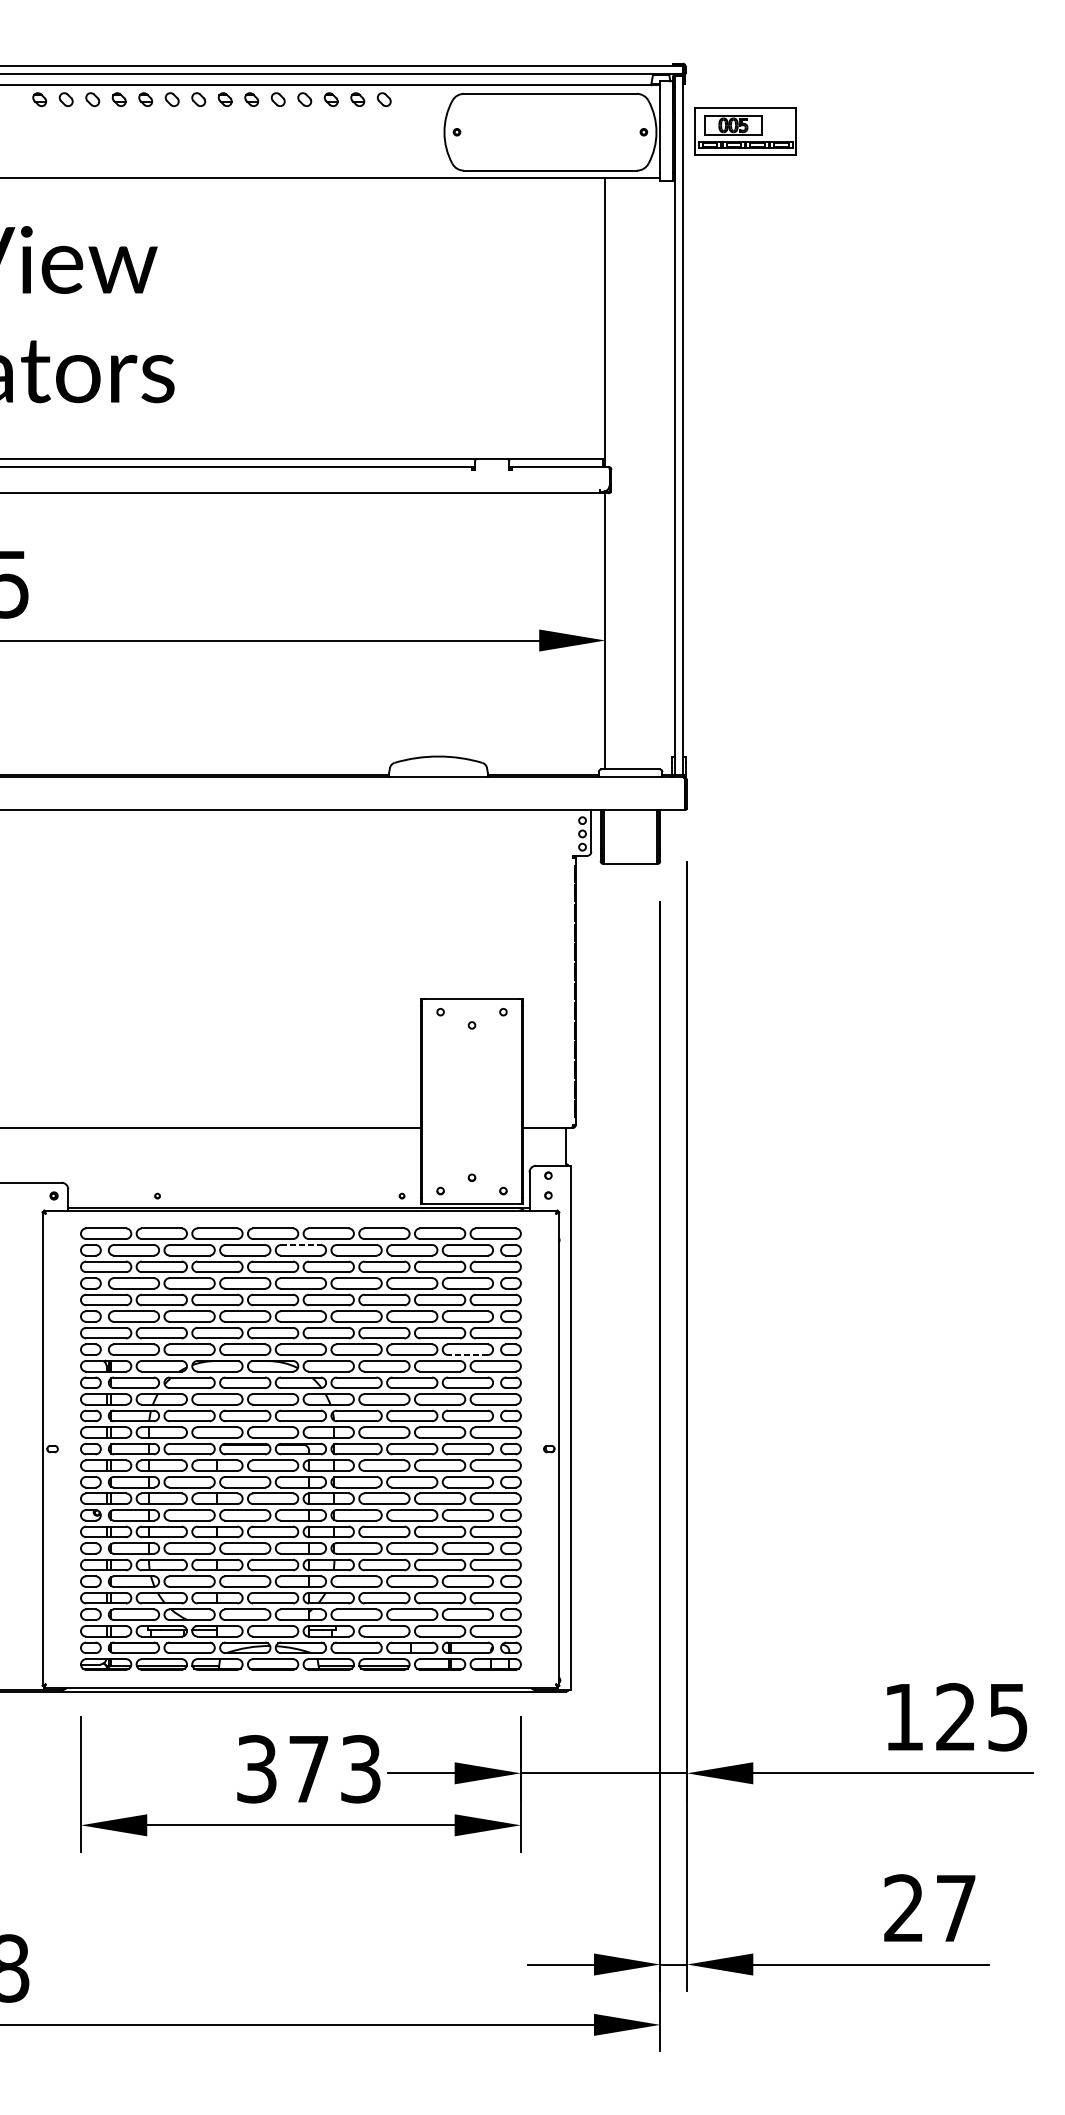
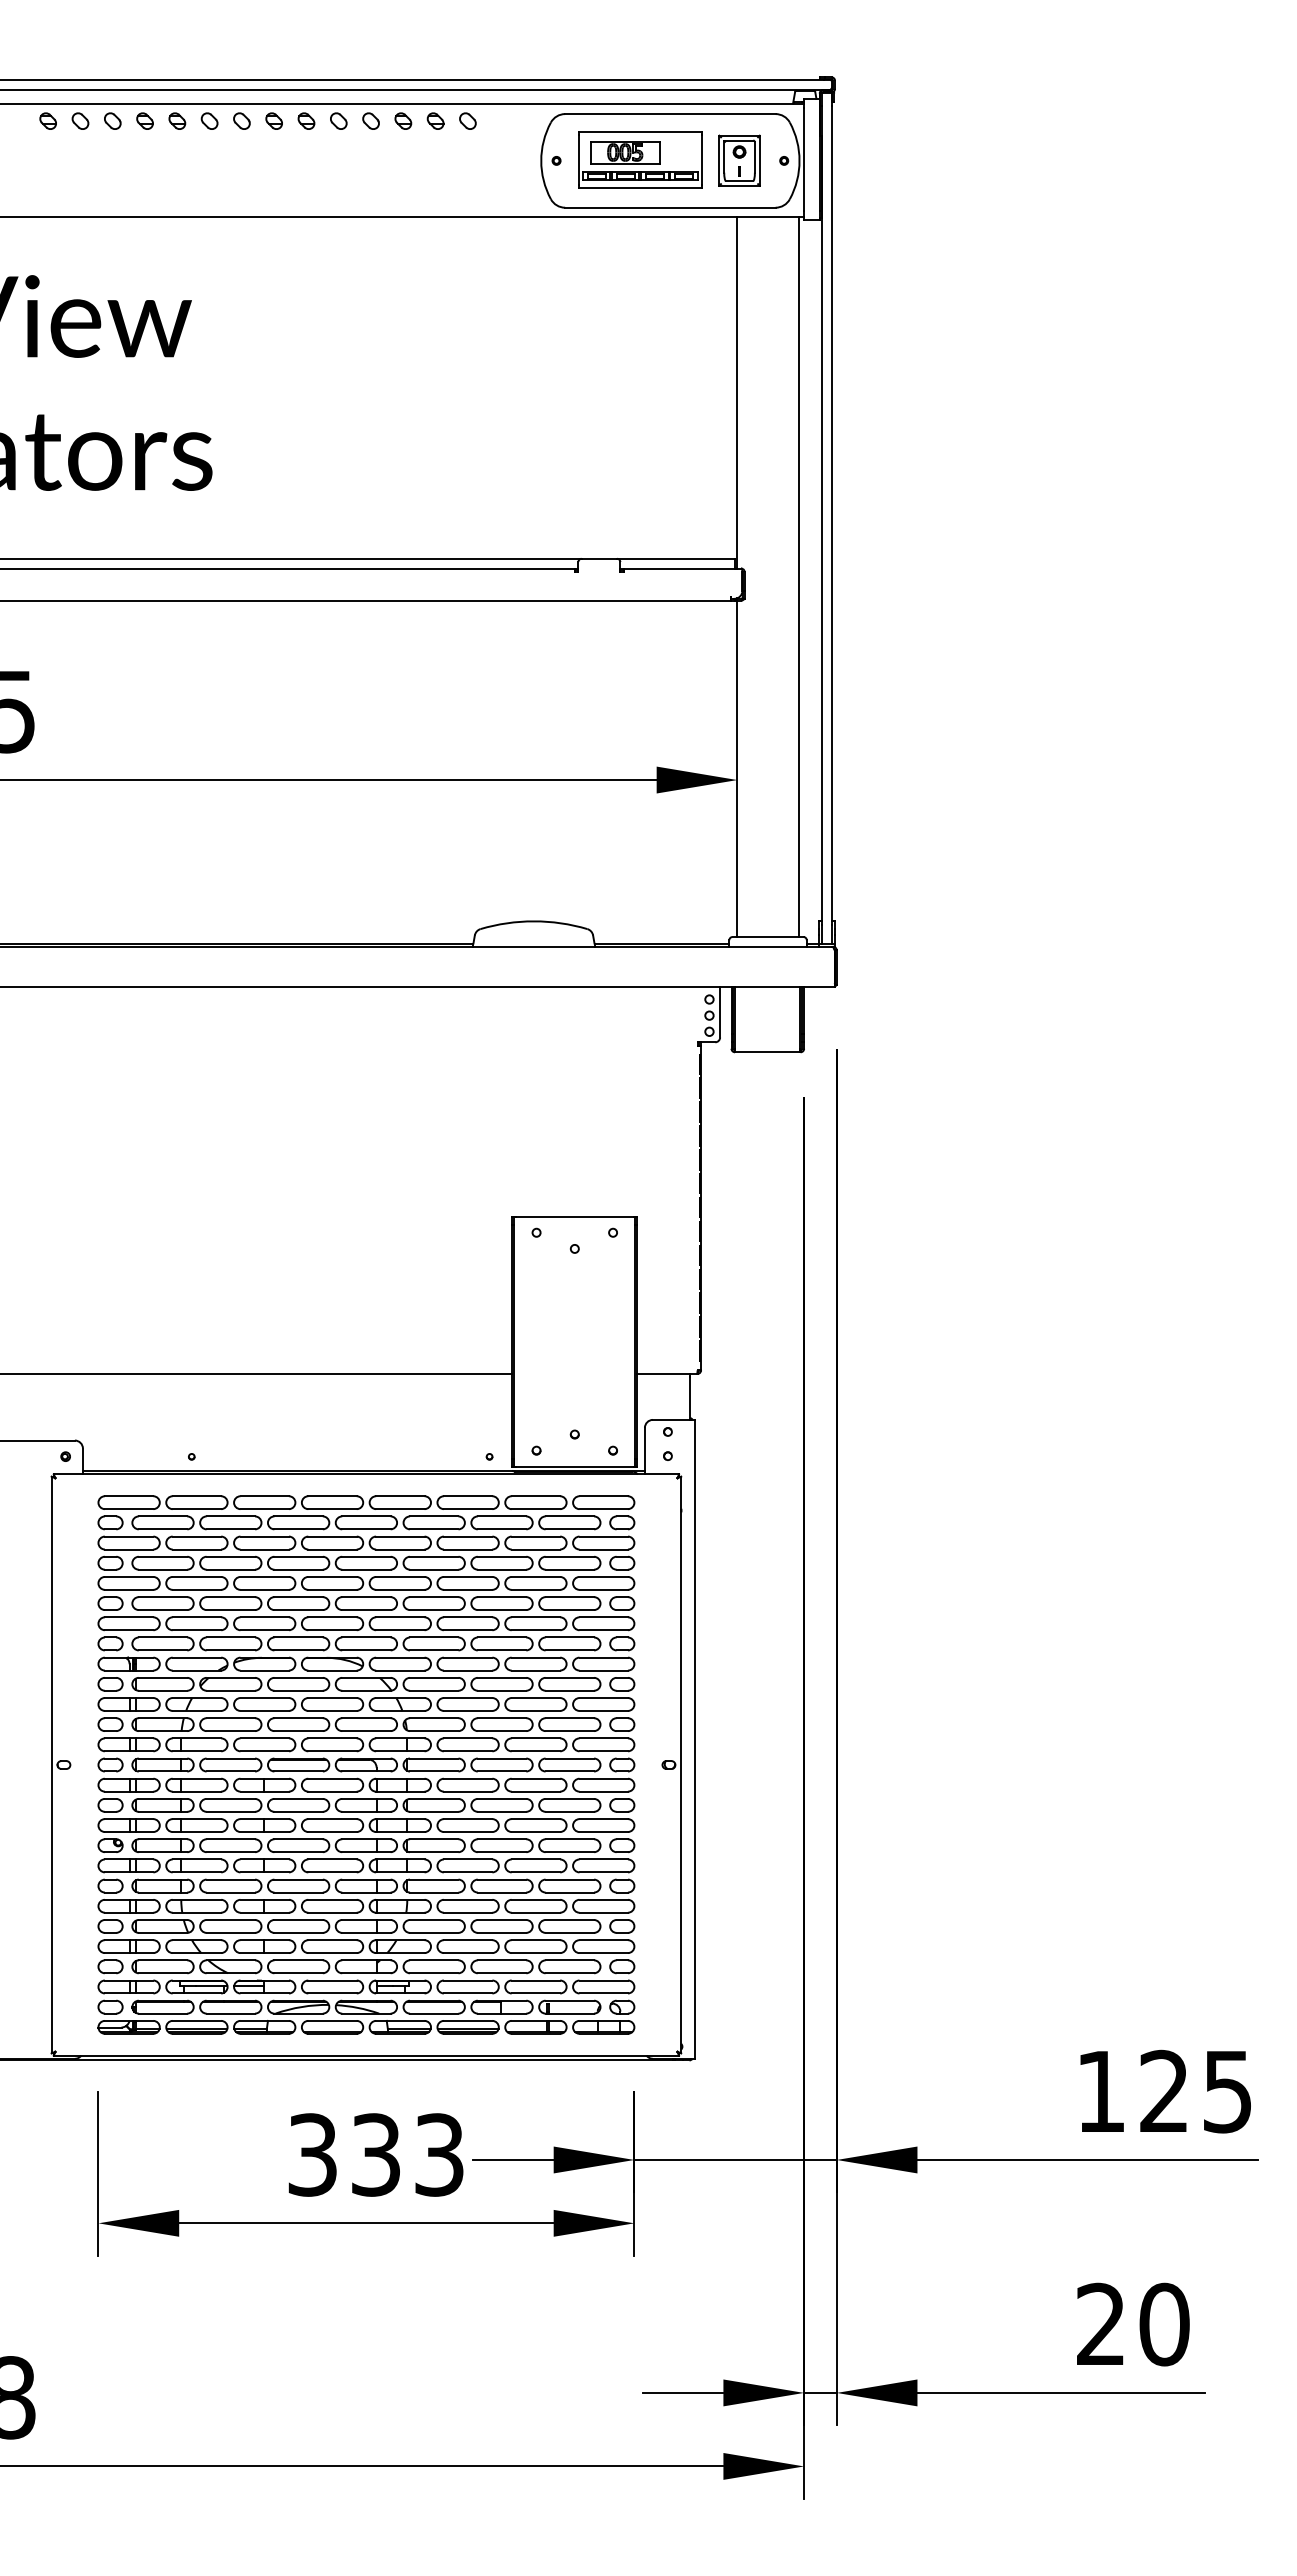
part: (607, 131) -> (739, 160), added
part: (745, 131) -> (640, 159), moved
line: (655, 473) -> (798, 576), added
line: (301, 1245) -> (366, 1516), dashed -> solid
line: (467, 1355) -> (569, 1650), dashed -> solid
text: (308, 1768) -> (375, 2154), 373 -> 333
text: (956, 1908) -> (1164, 2324), 27 -> 20

